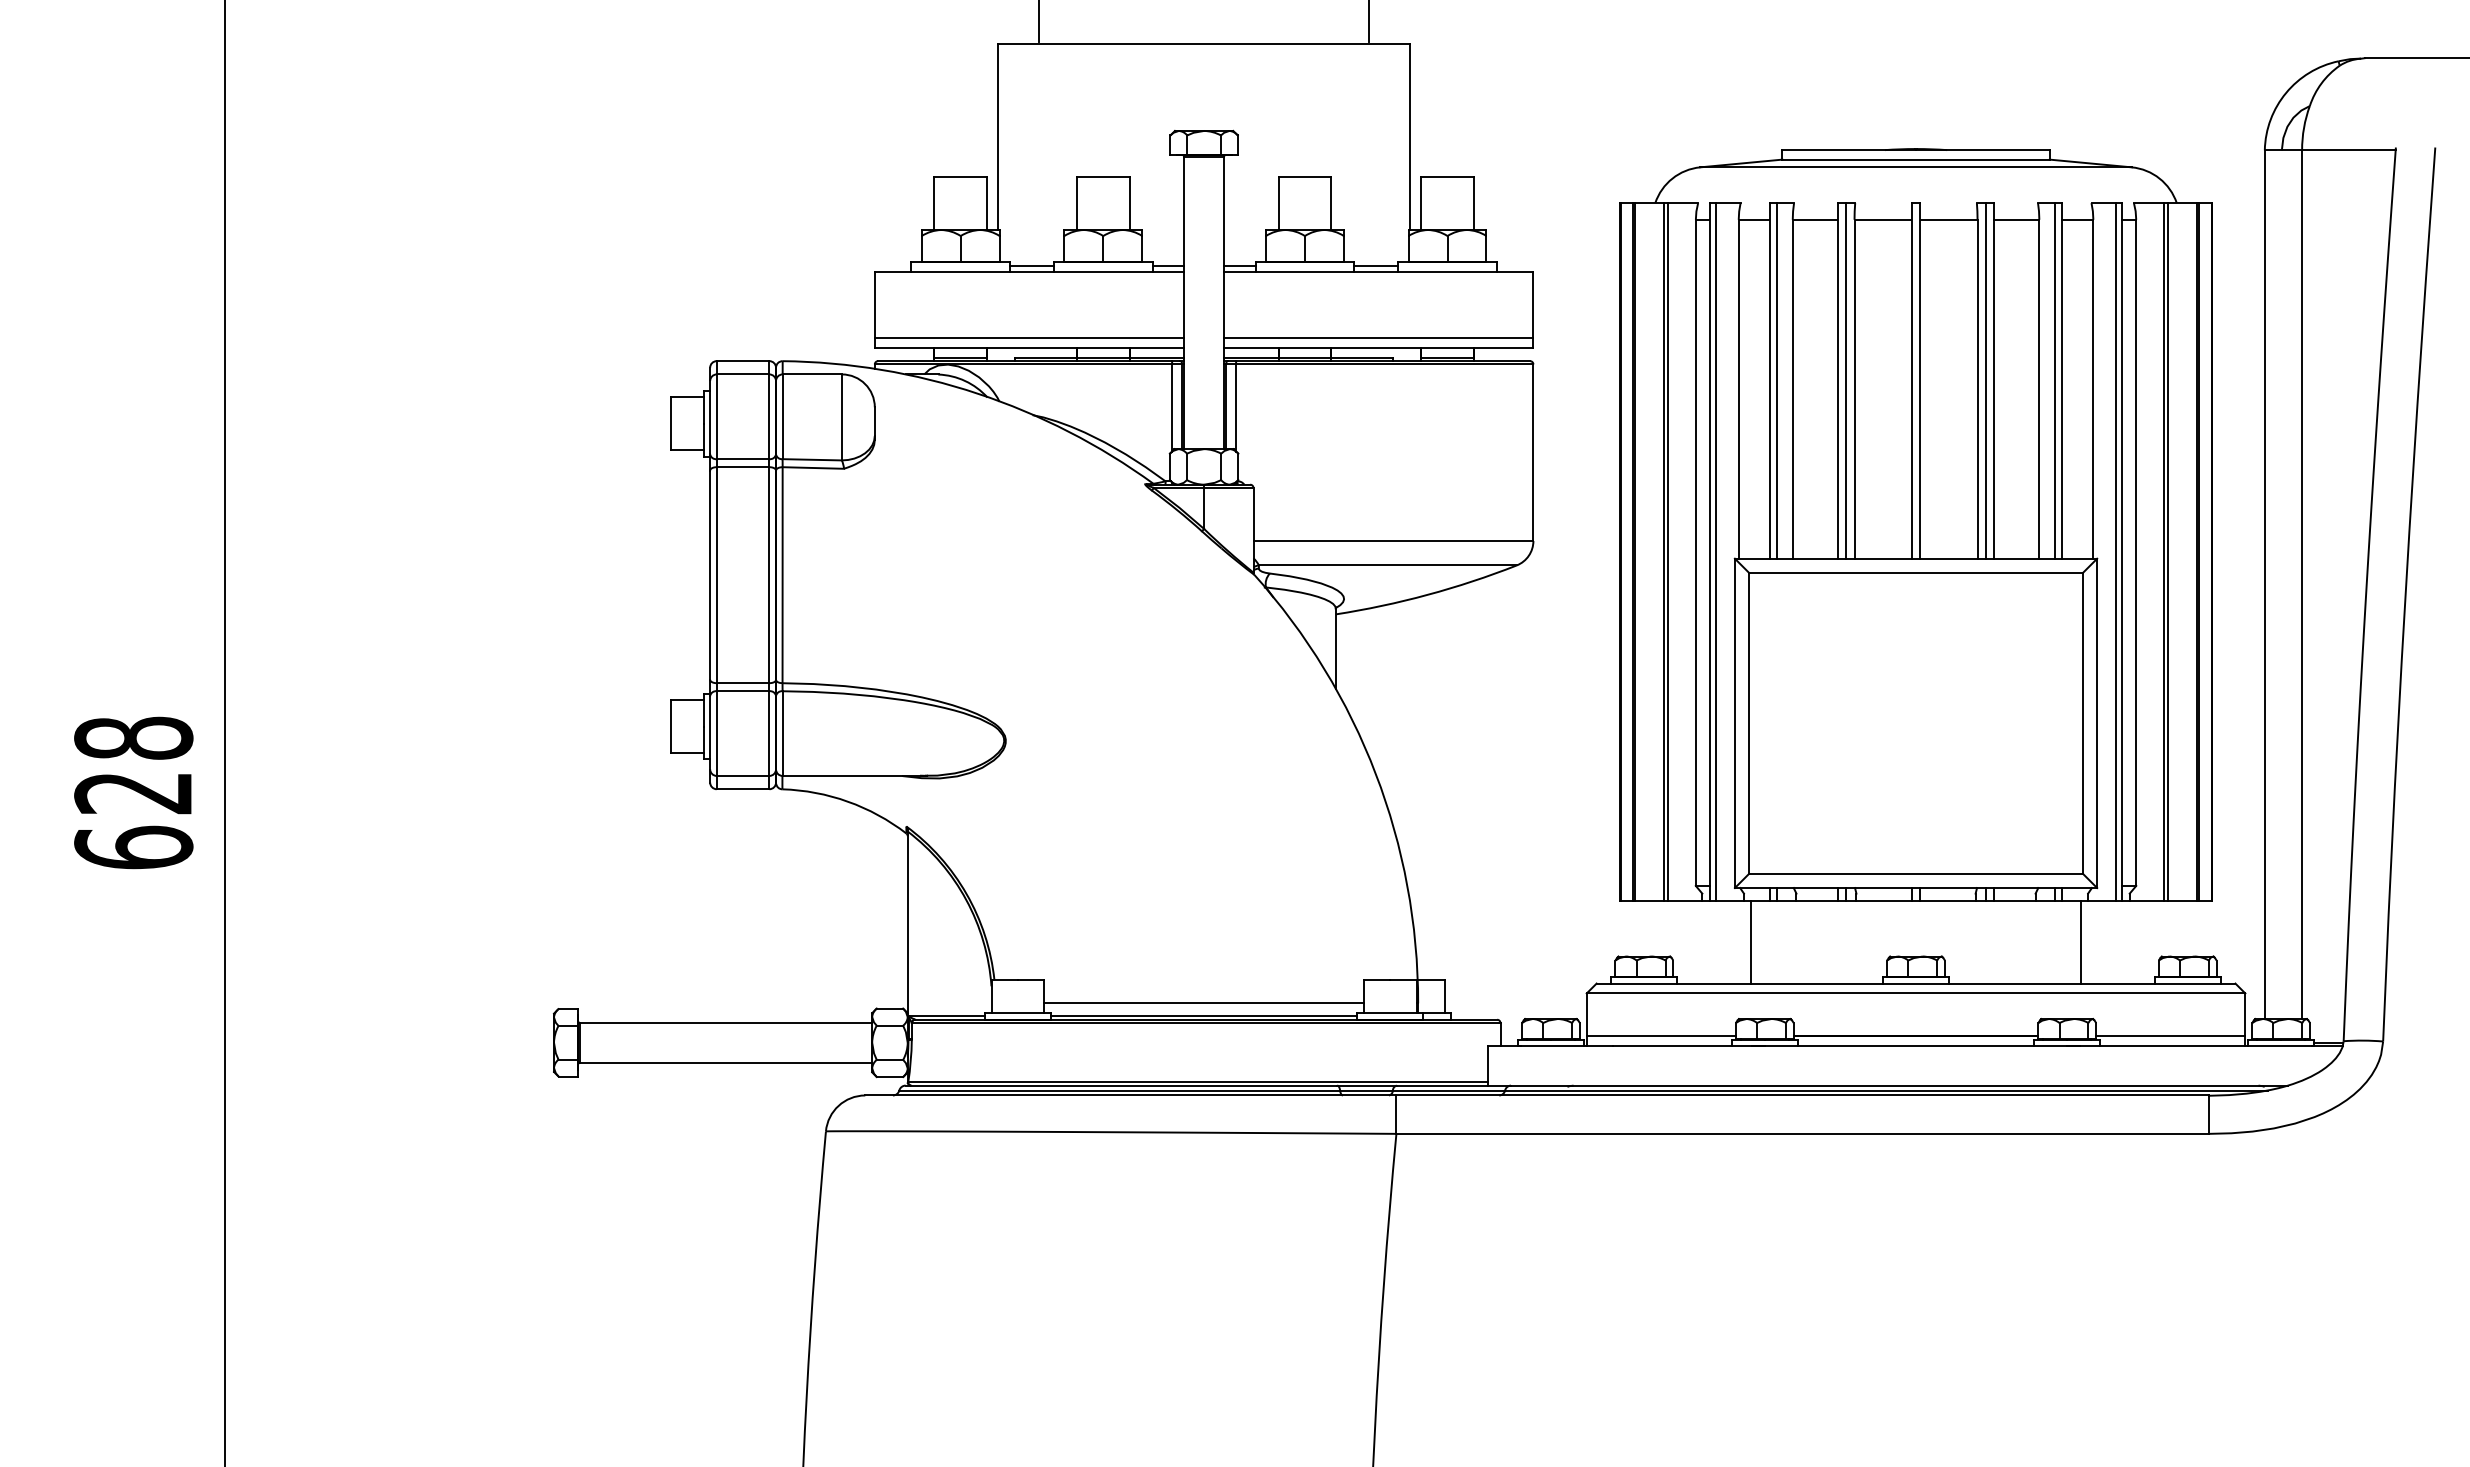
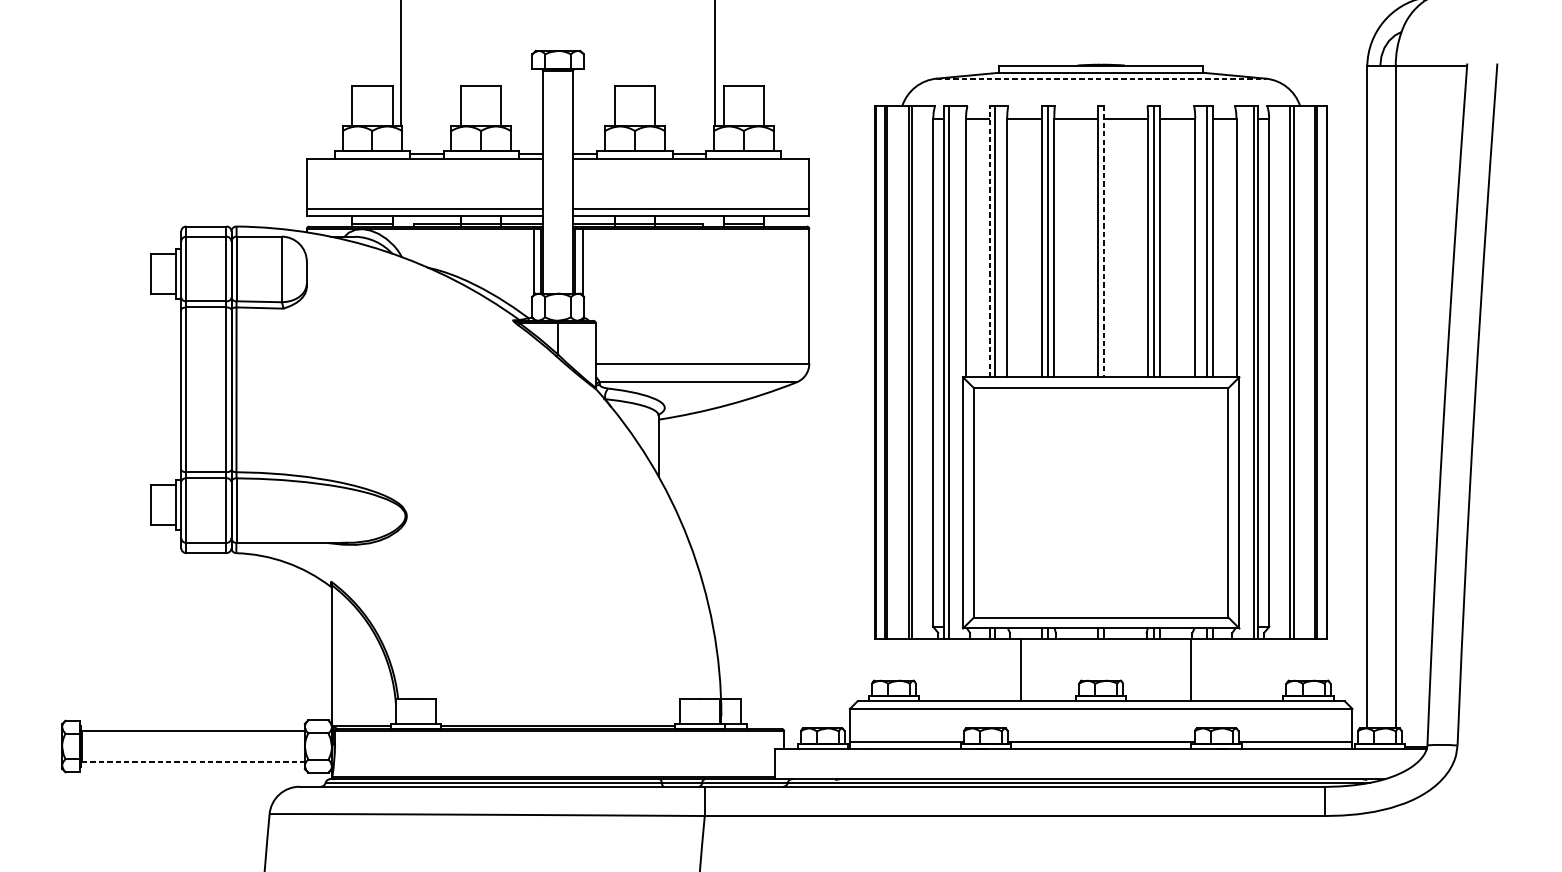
line: (1916, 167) -> (1101, 78), solid -> dashed
line: (1769, 380) -> (989, 241), solid -> dashed
line: (1920, 380) -> (1104, 241), solid -> dashed
line: (1751, 942) -> (1020, 670), moved
line: (2080, 942) -> (1190, 670), moved
line: (1204, 1003) -> (558, 716), removed
line: (726, 1062) -> (193, 761), solid -> dashed

